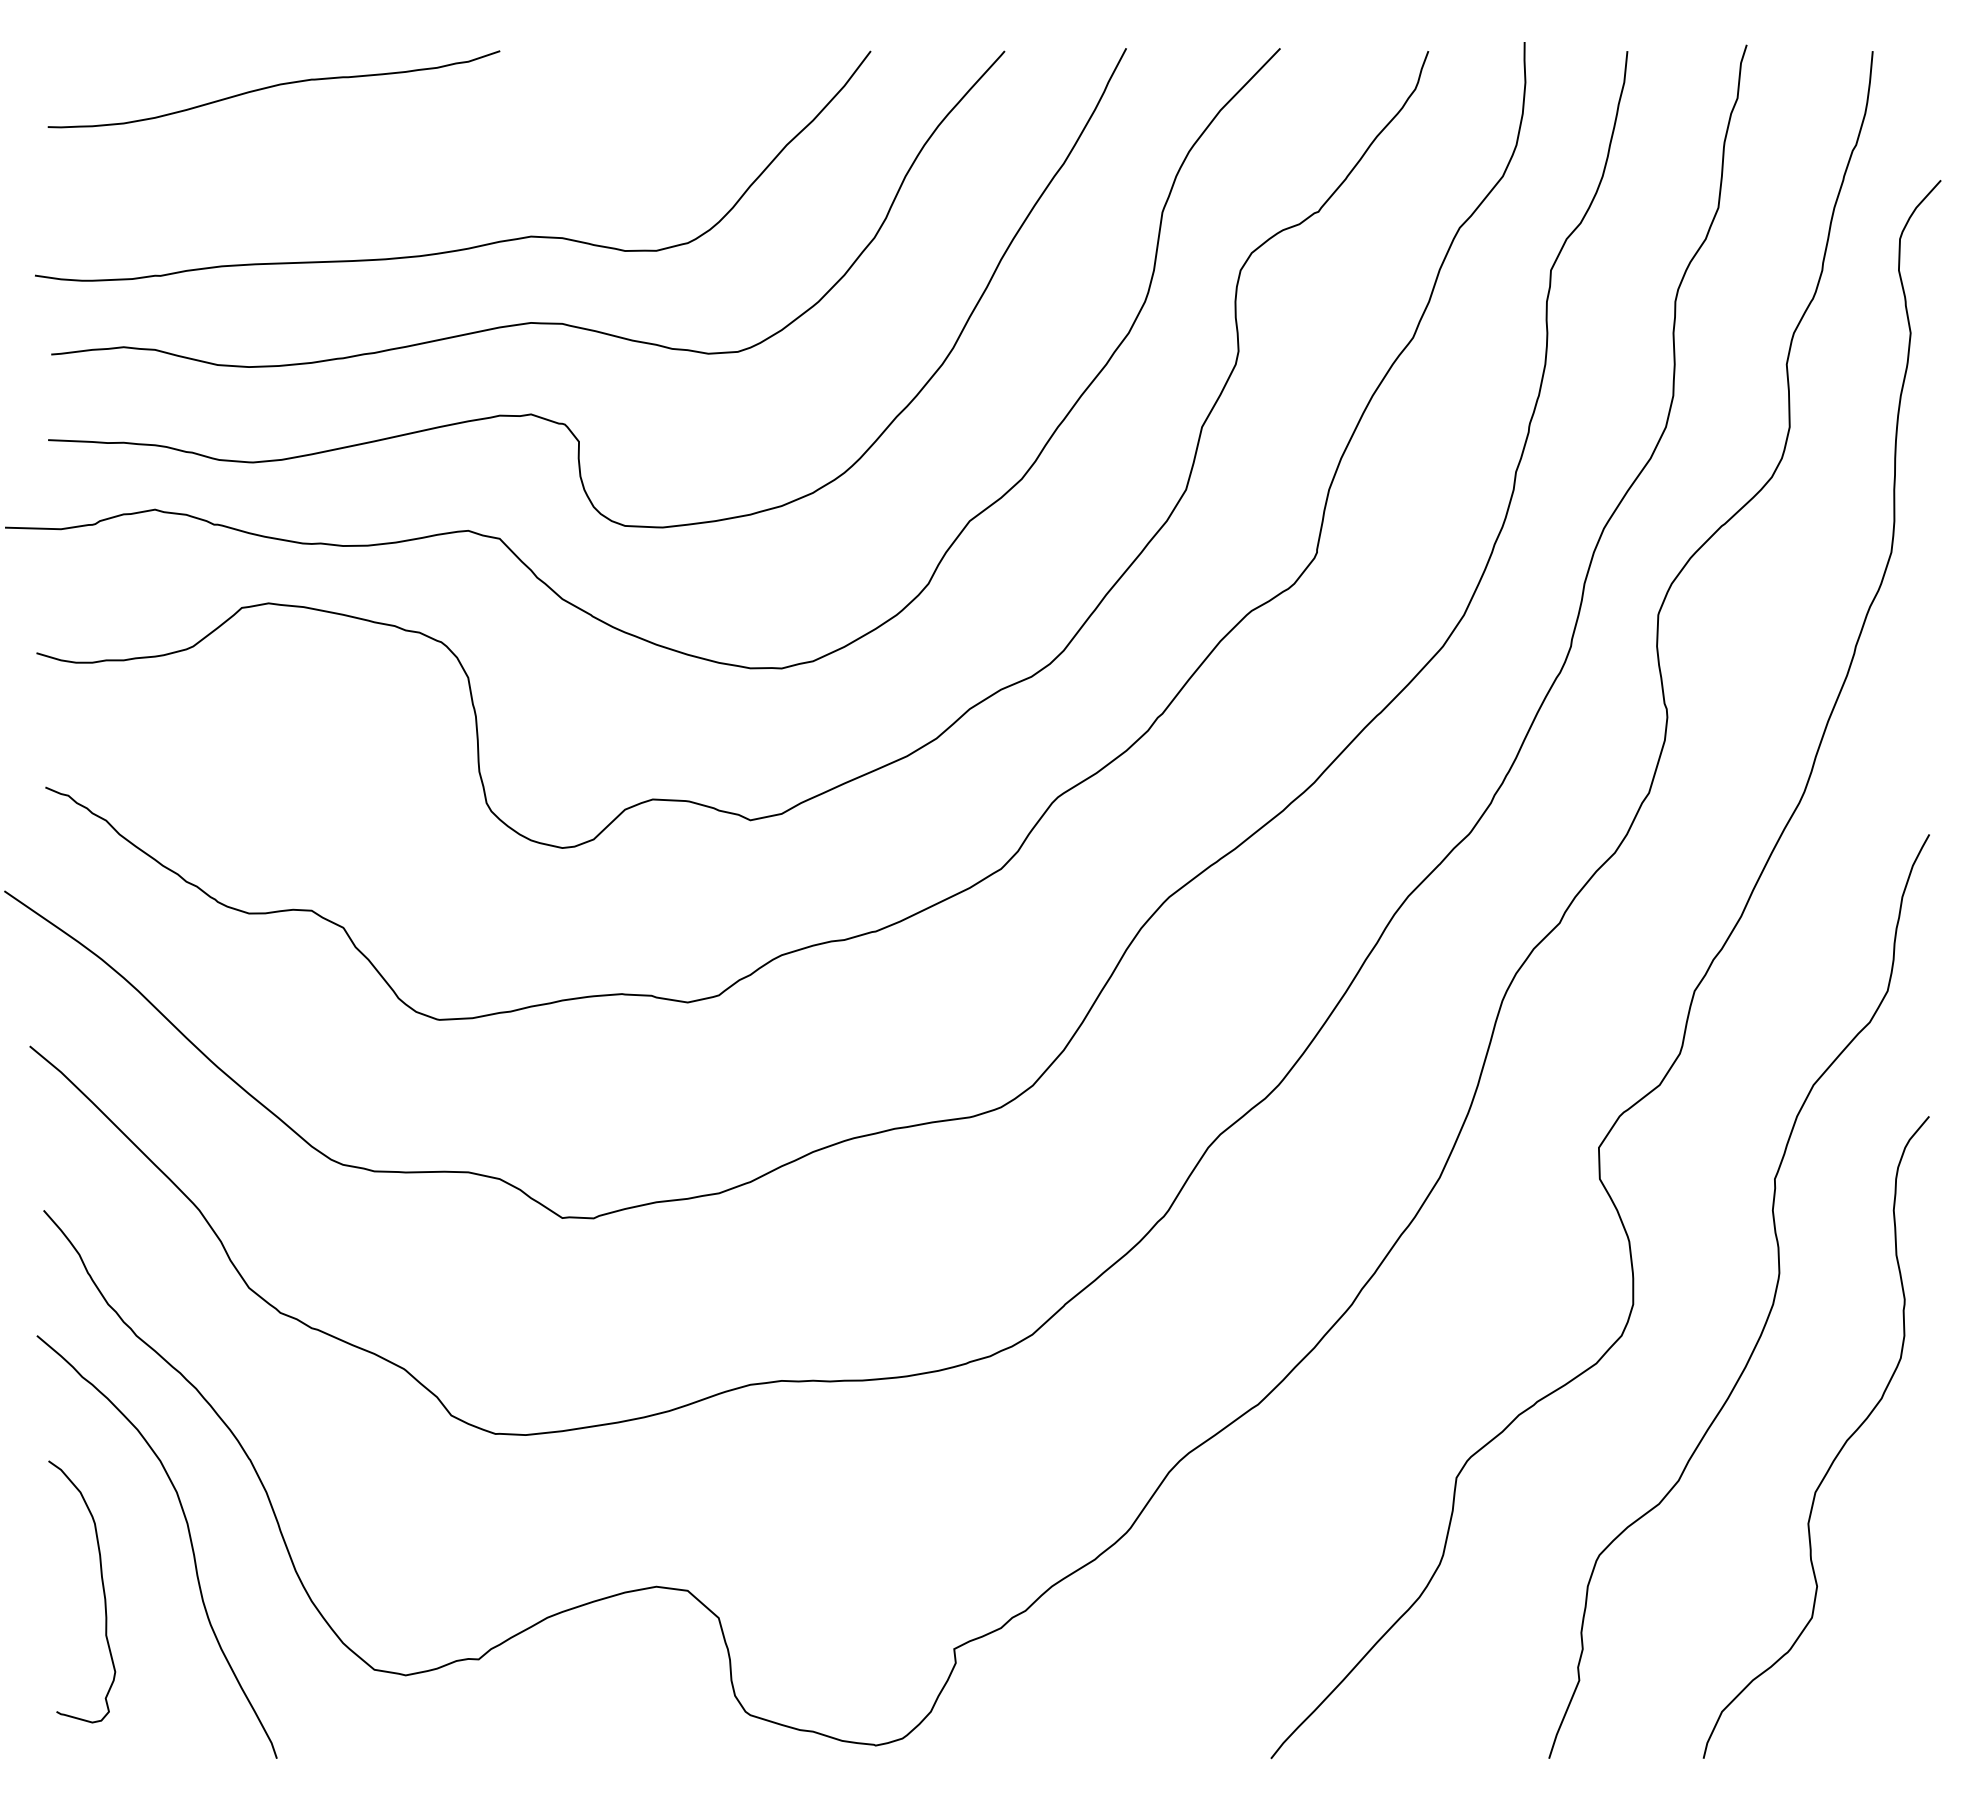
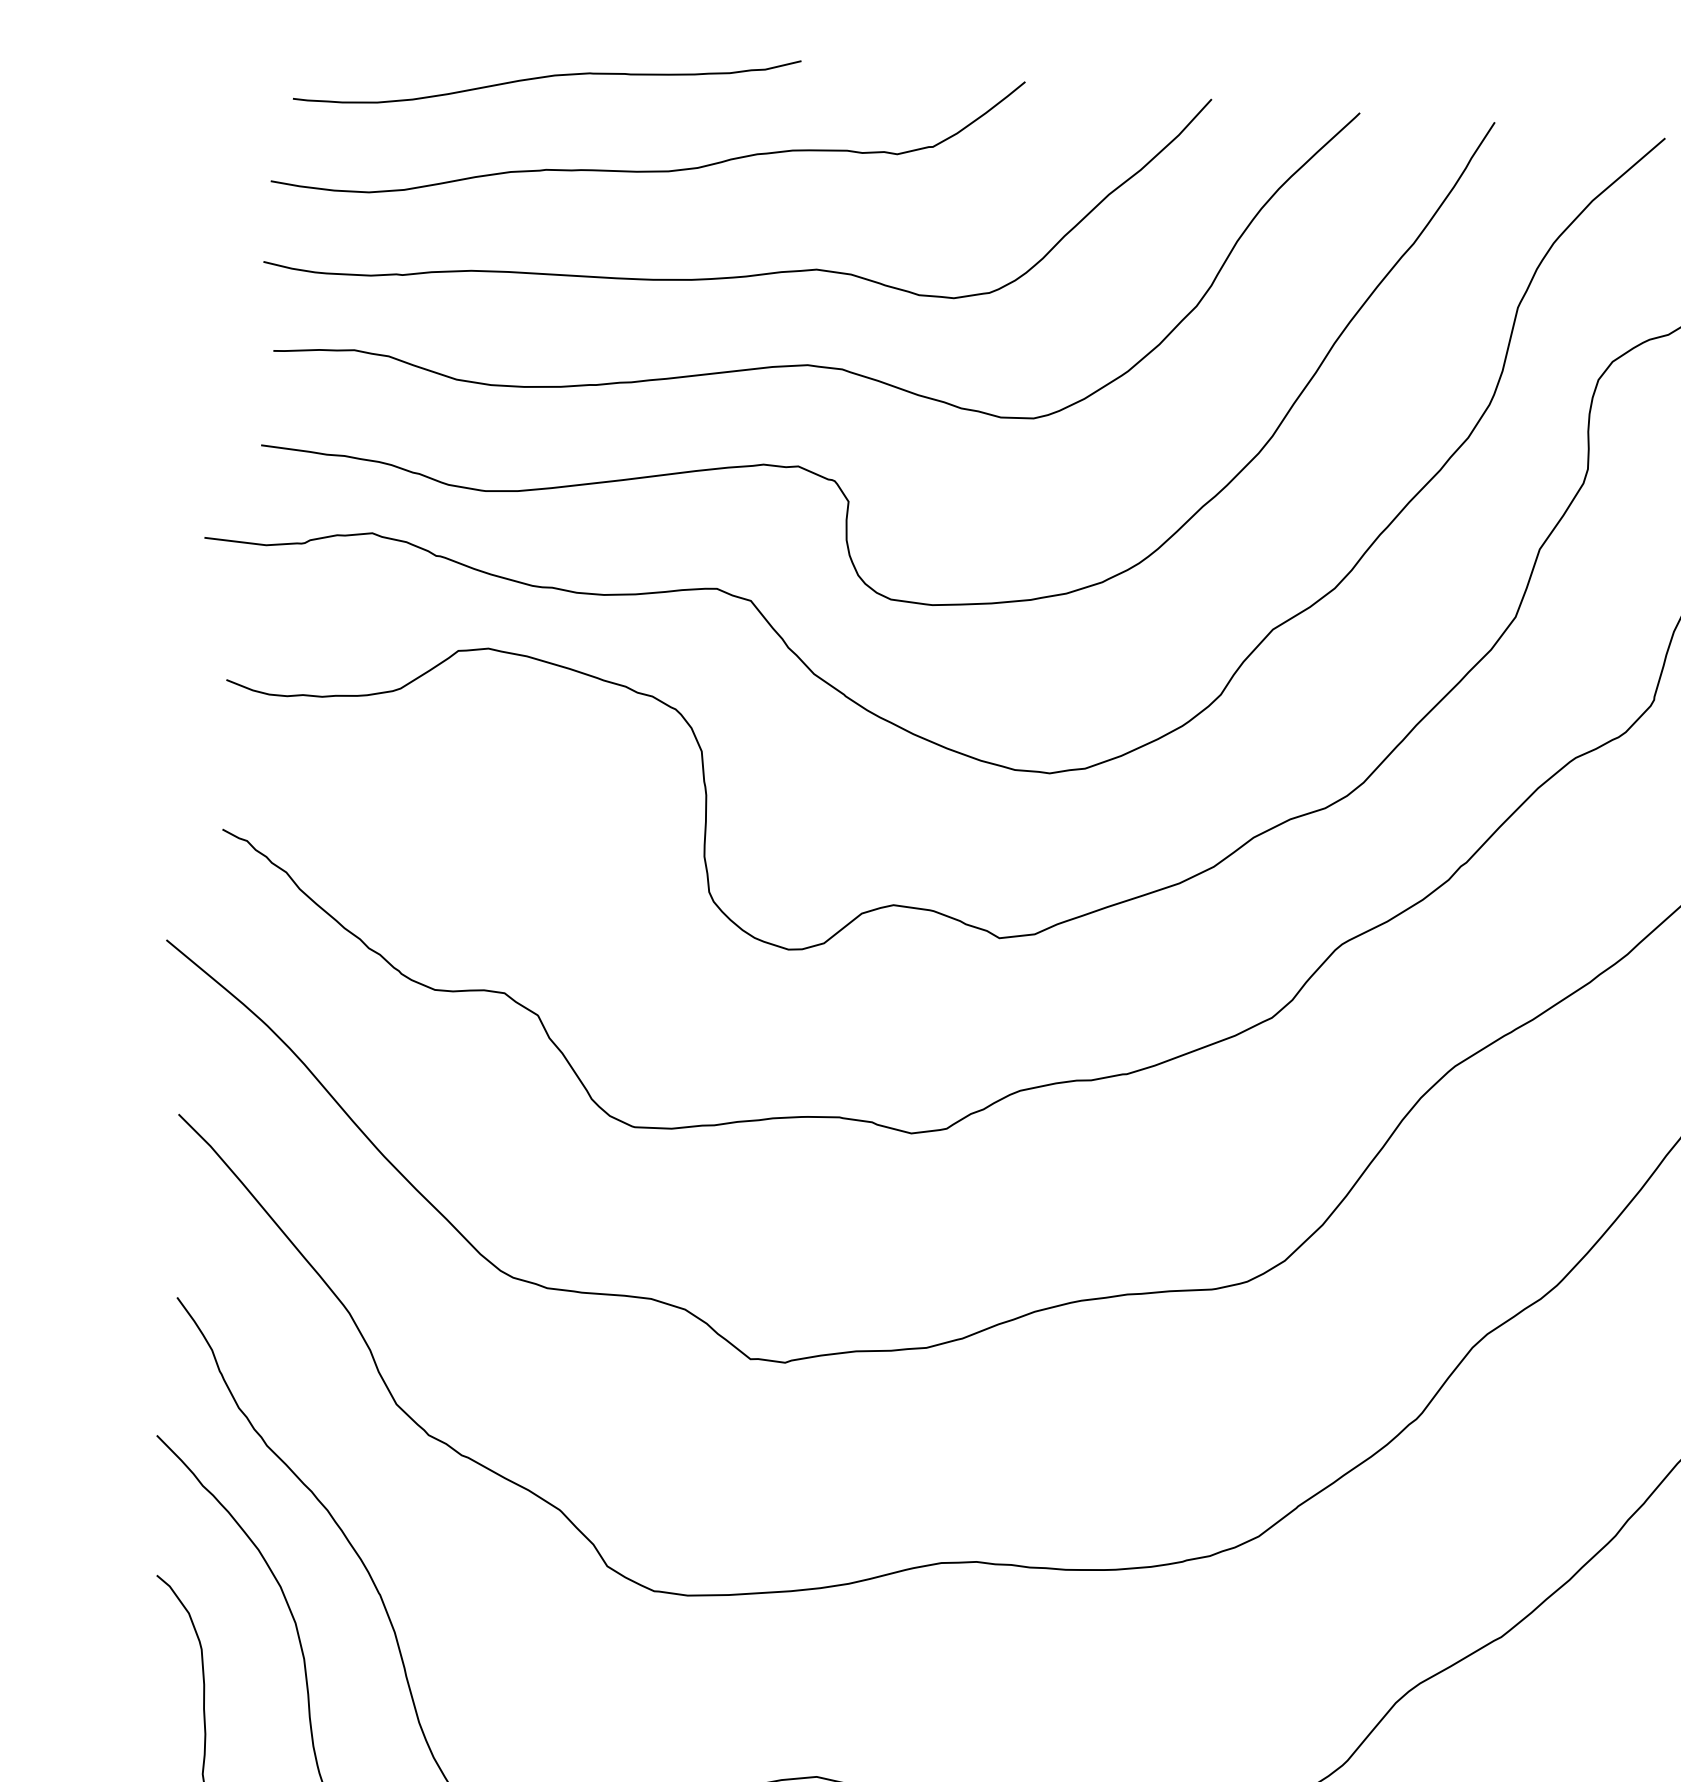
curve: (372, 161) -> (648, 170), added

